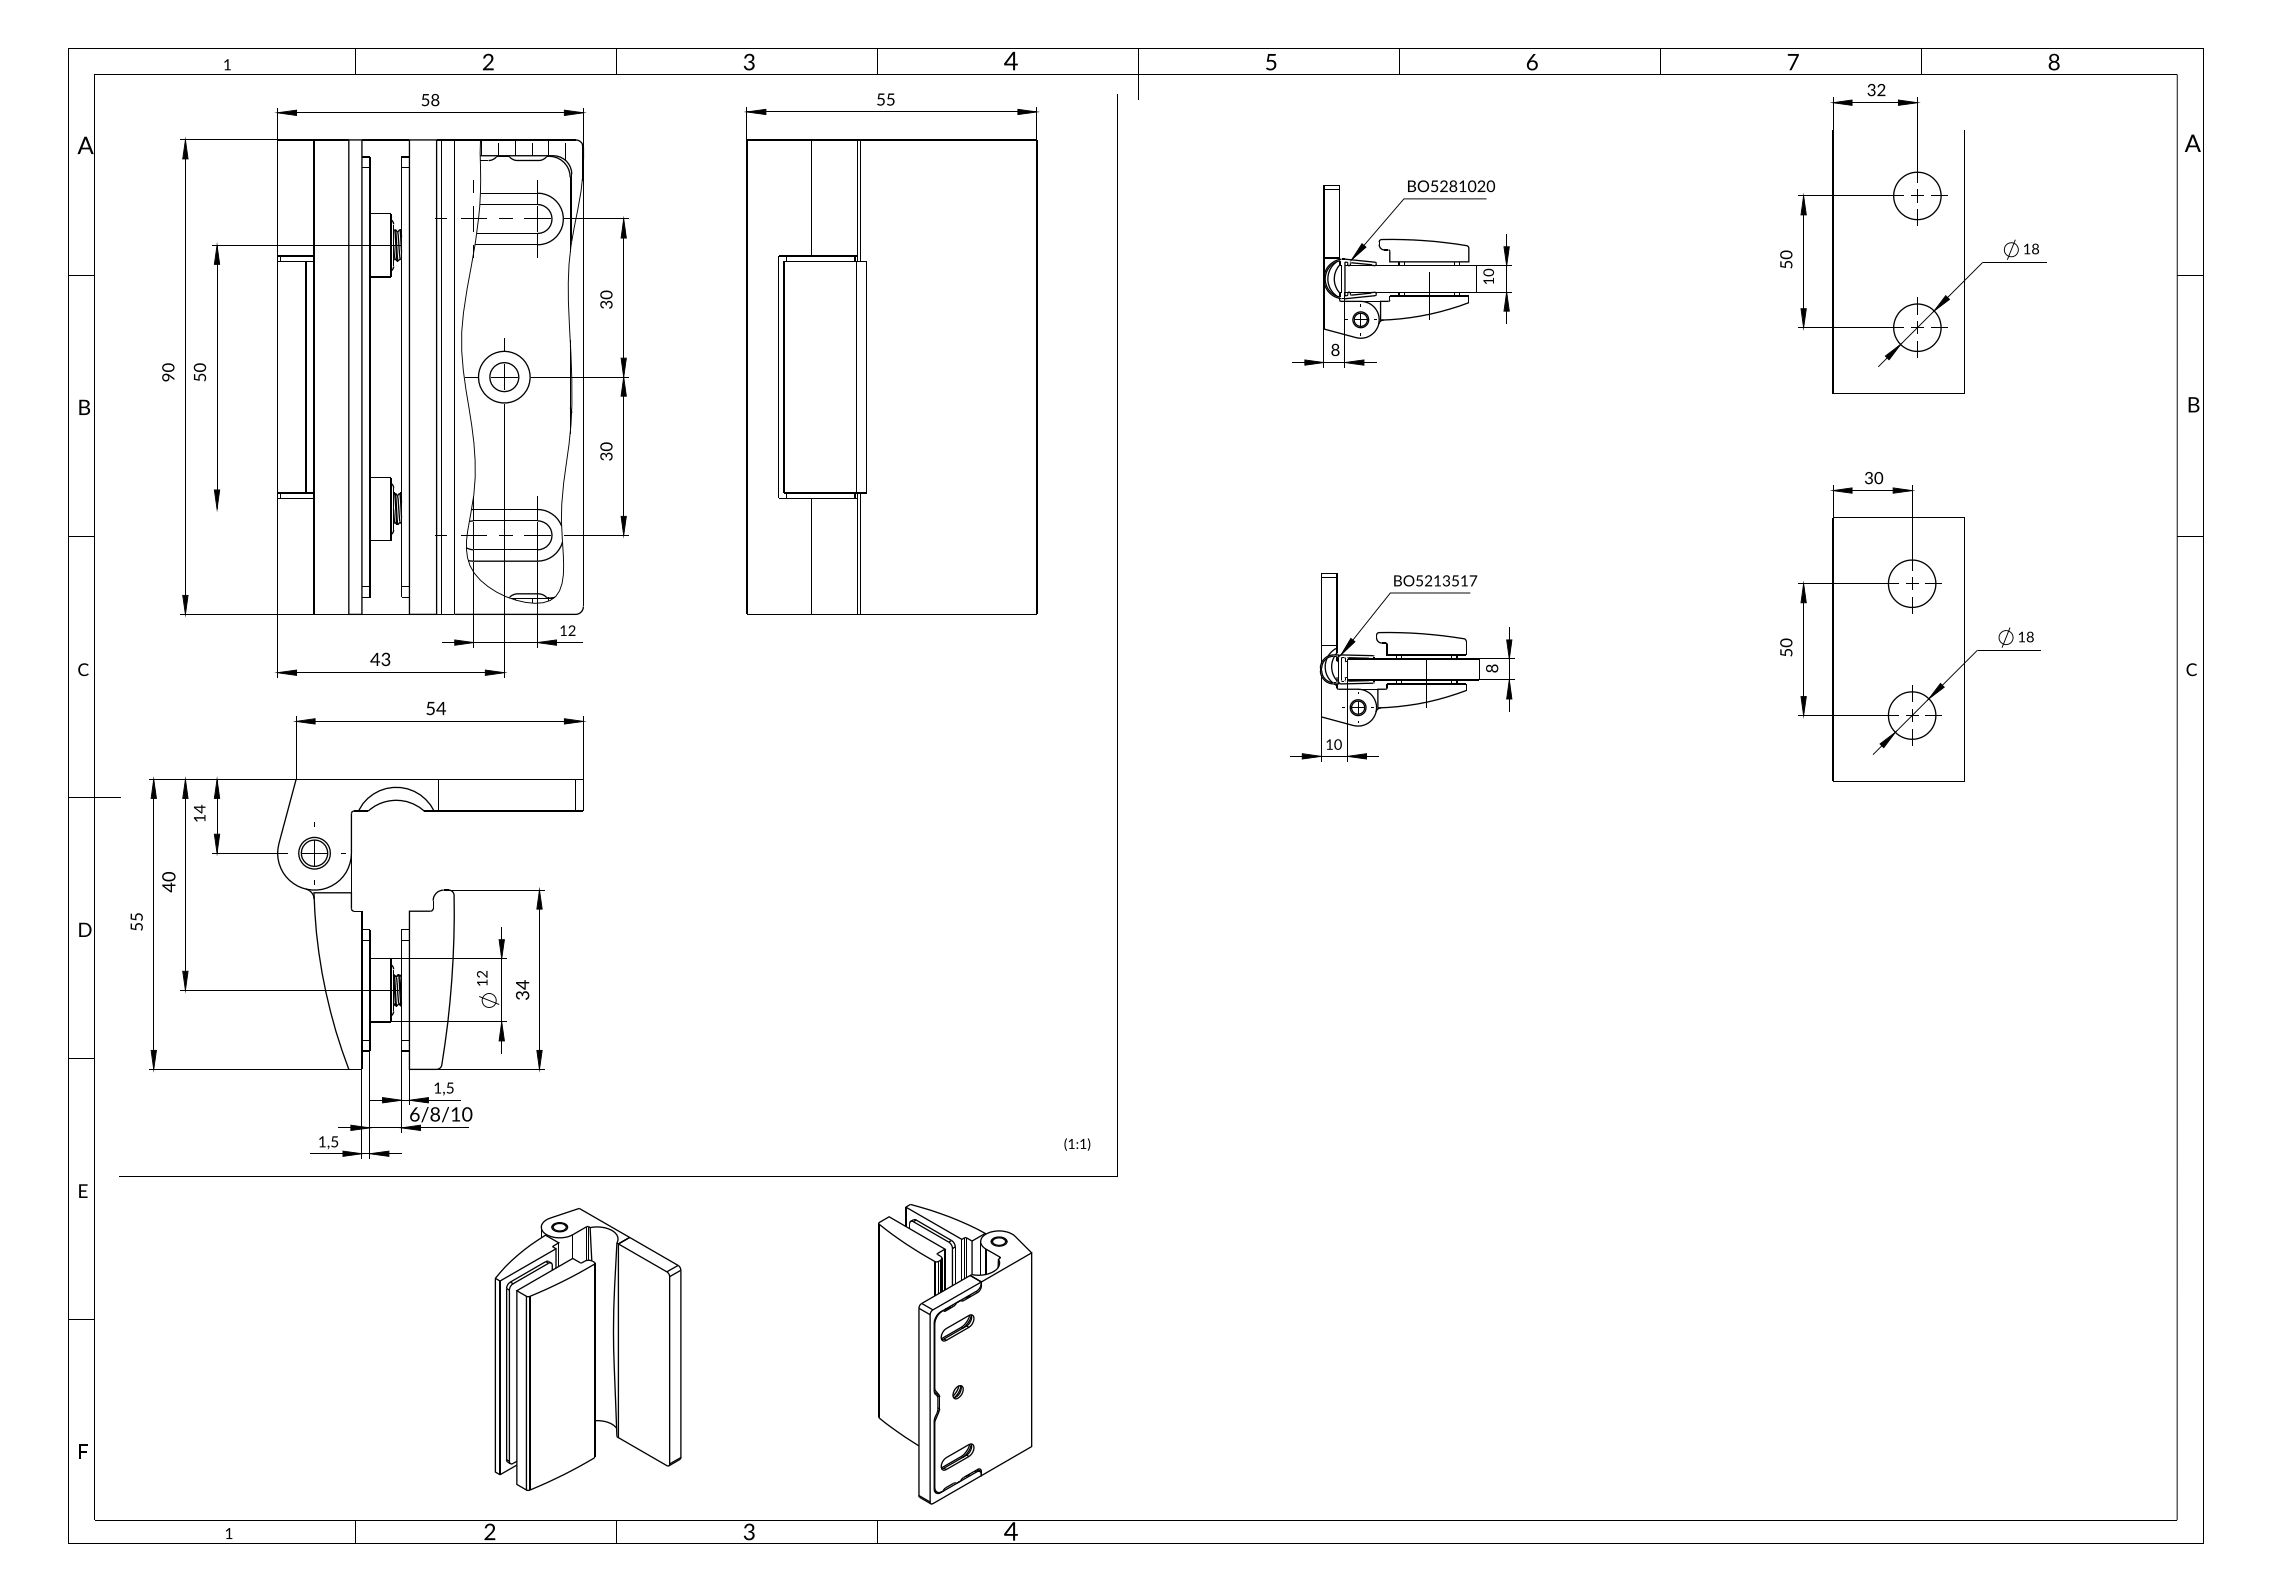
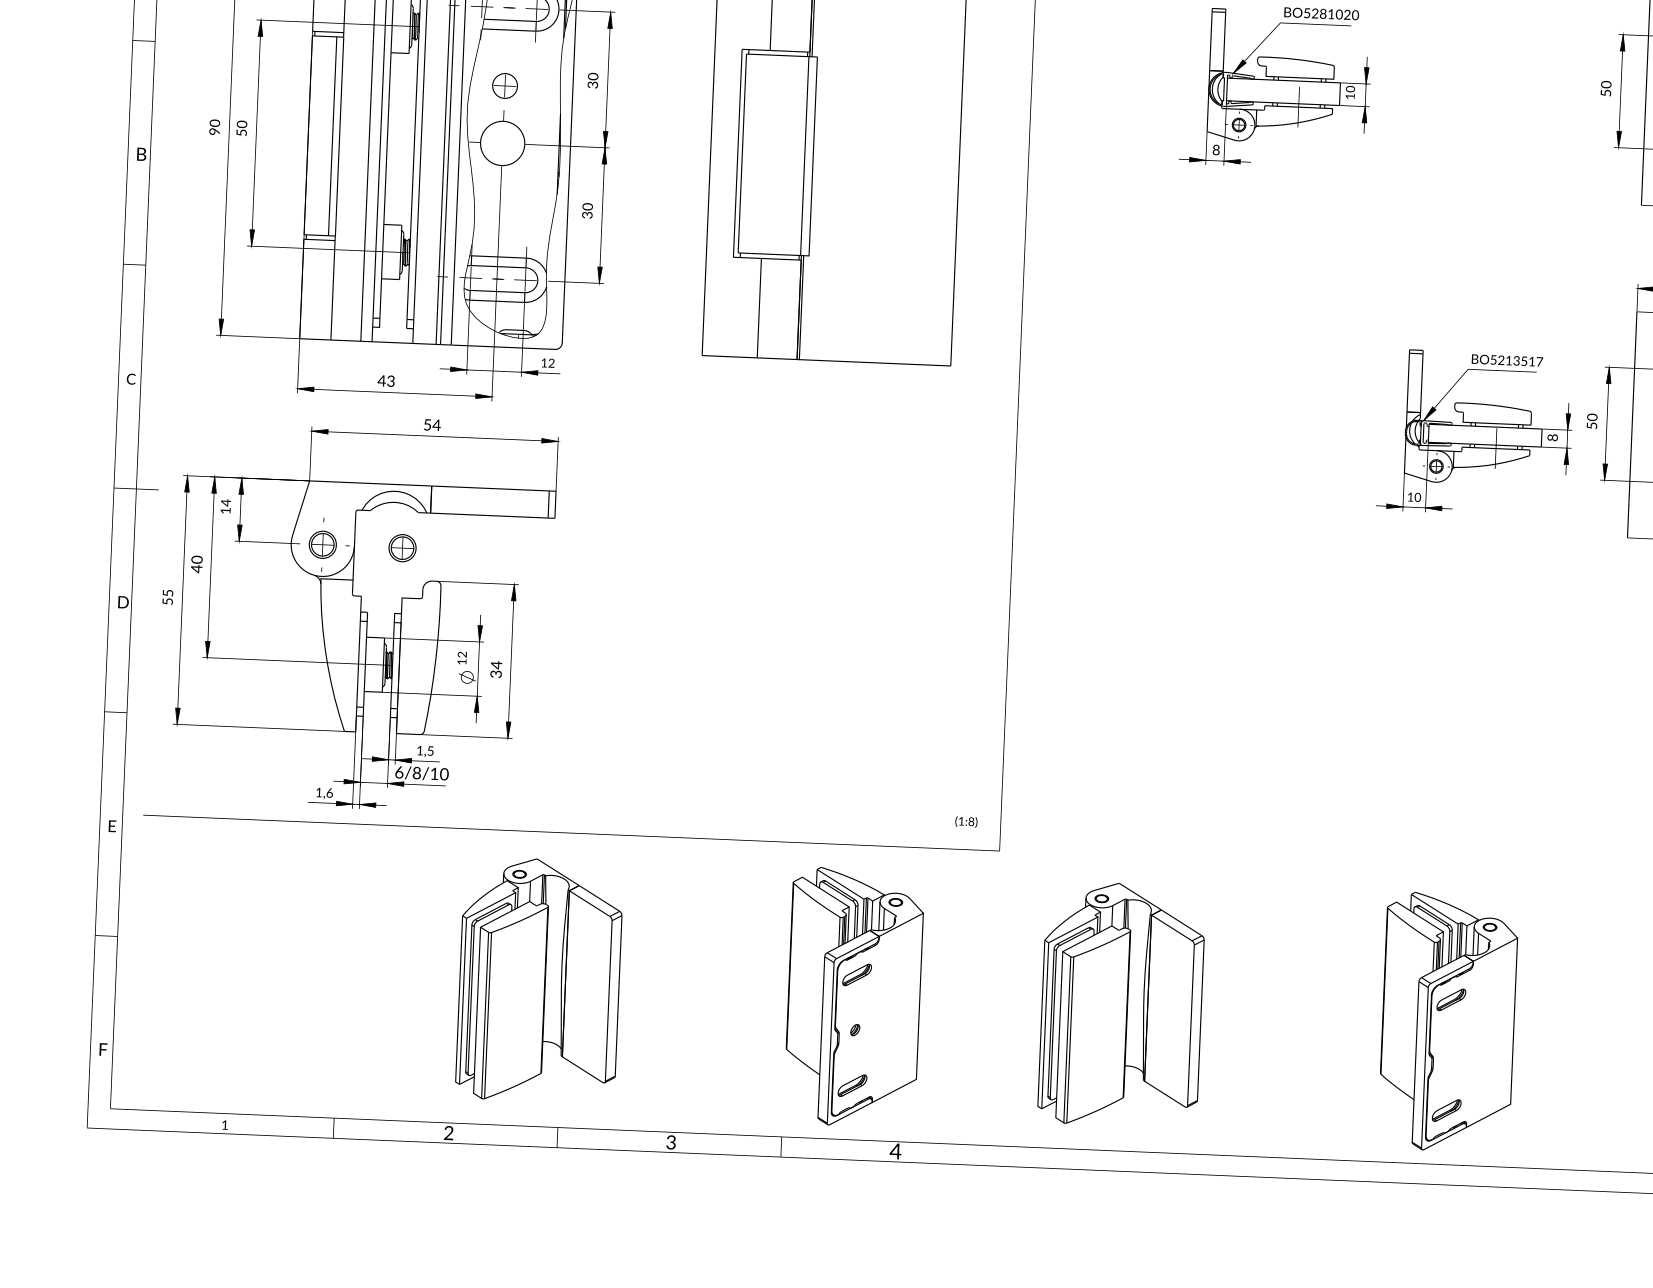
part: (504, 377) -> (505, 86), moved
text: (1402, 667) -> (1475, 433), moved
part: (407, 852) -> (402, 547), added
text: (334, 1141) -> (329, 792), 1,5 -> 1,6
text: (1082, 1143) -> (970, 821), (1:1) -> (1:8)
part: (1266, 1349) -> (1121, 1004), added
part: (1648, 1354) -> (1448, 1022), added

